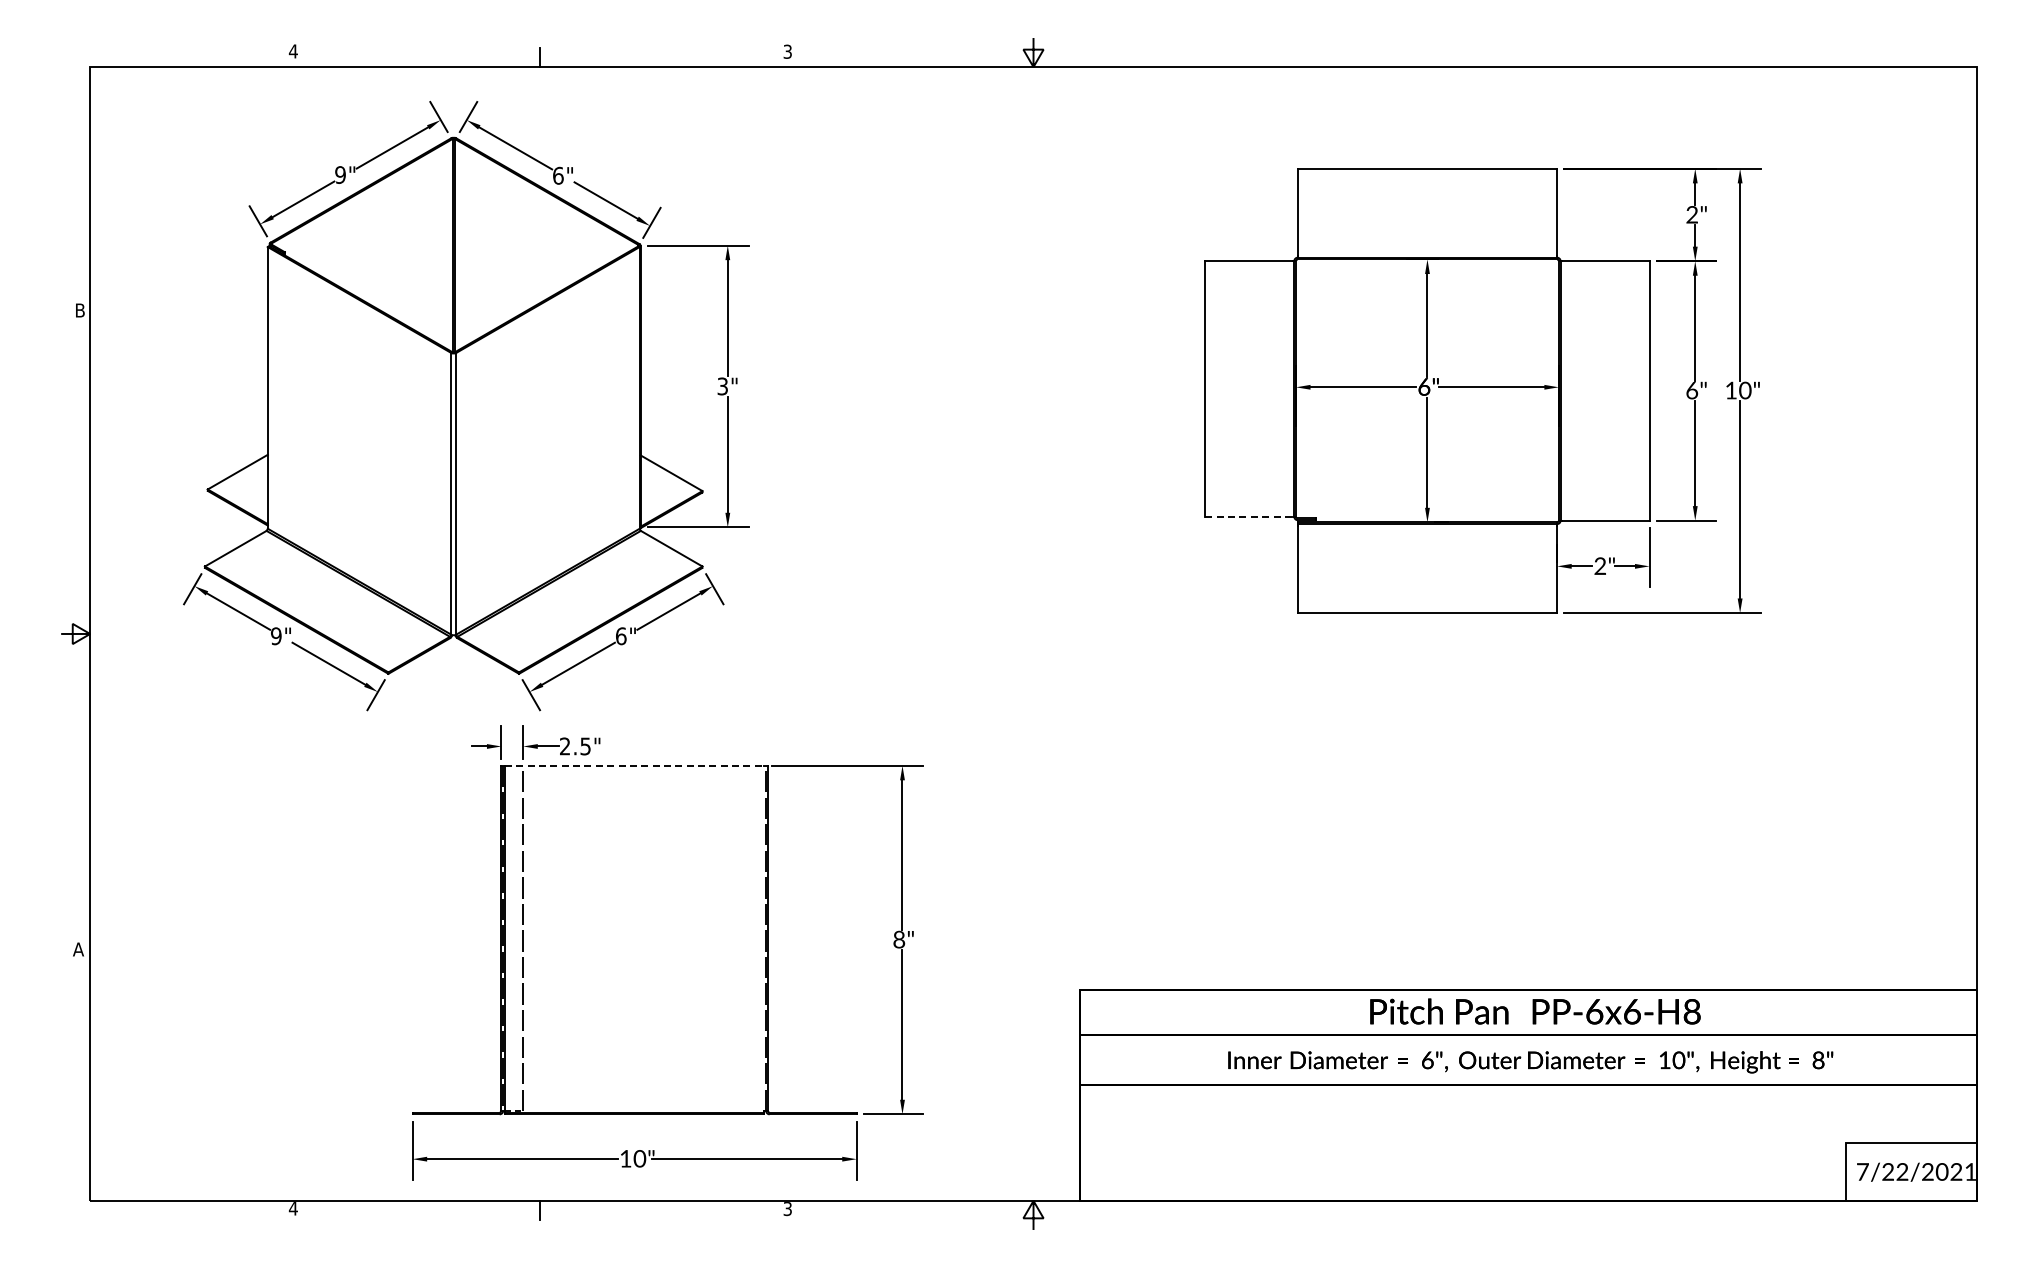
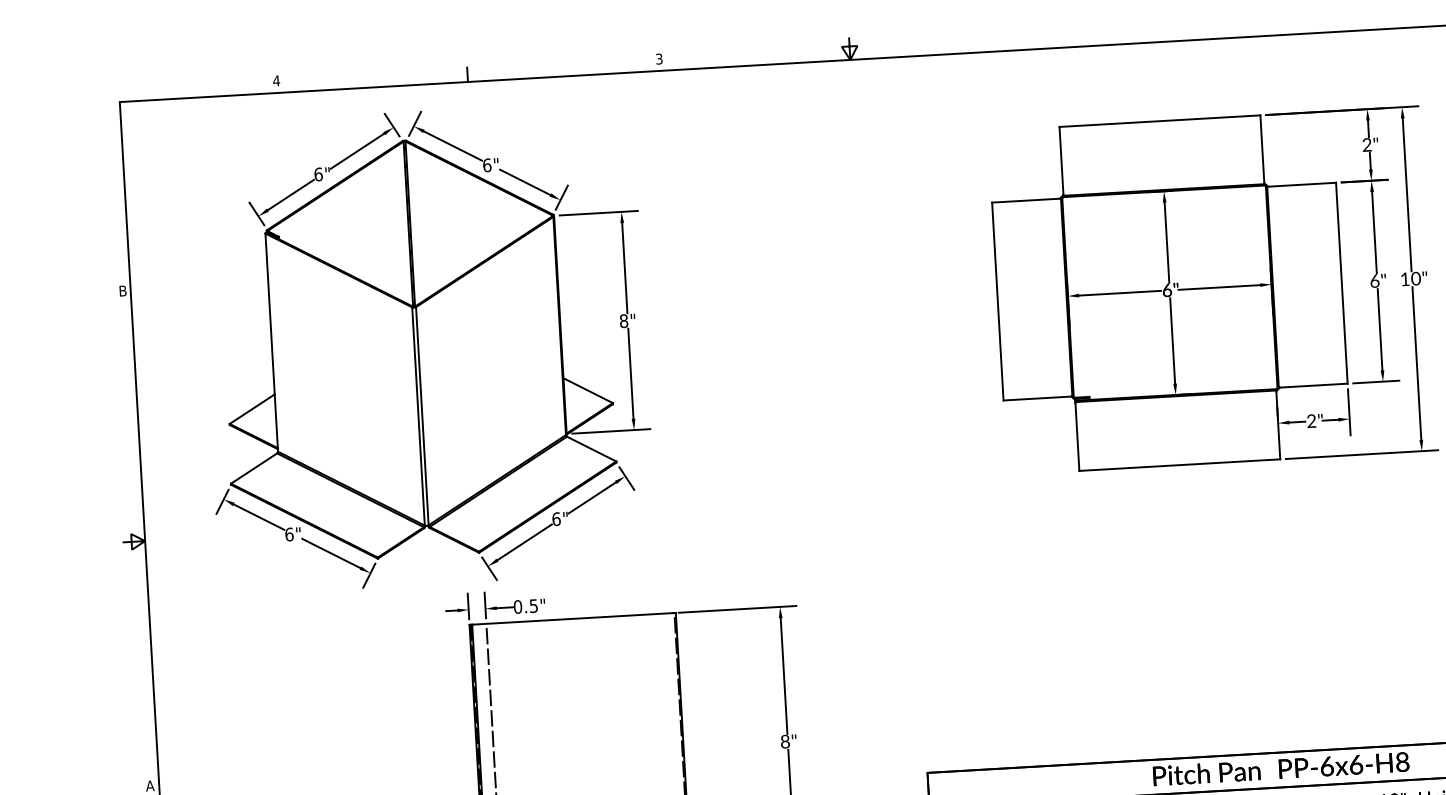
text: (340, 174) -> (318, 174), 9" -> 6"
text: (722, 386) -> (623, 321), 3" -> 8"
line: (1248, 516) -> (1036, 398), dashed -> solid
text: (276, 636) -> (289, 534), 9" -> 6"
text: (564, 746) -> (517, 607), 2.5" -> 0.5"
line: (634, 765) -> (572, 618), dashed -> solid

